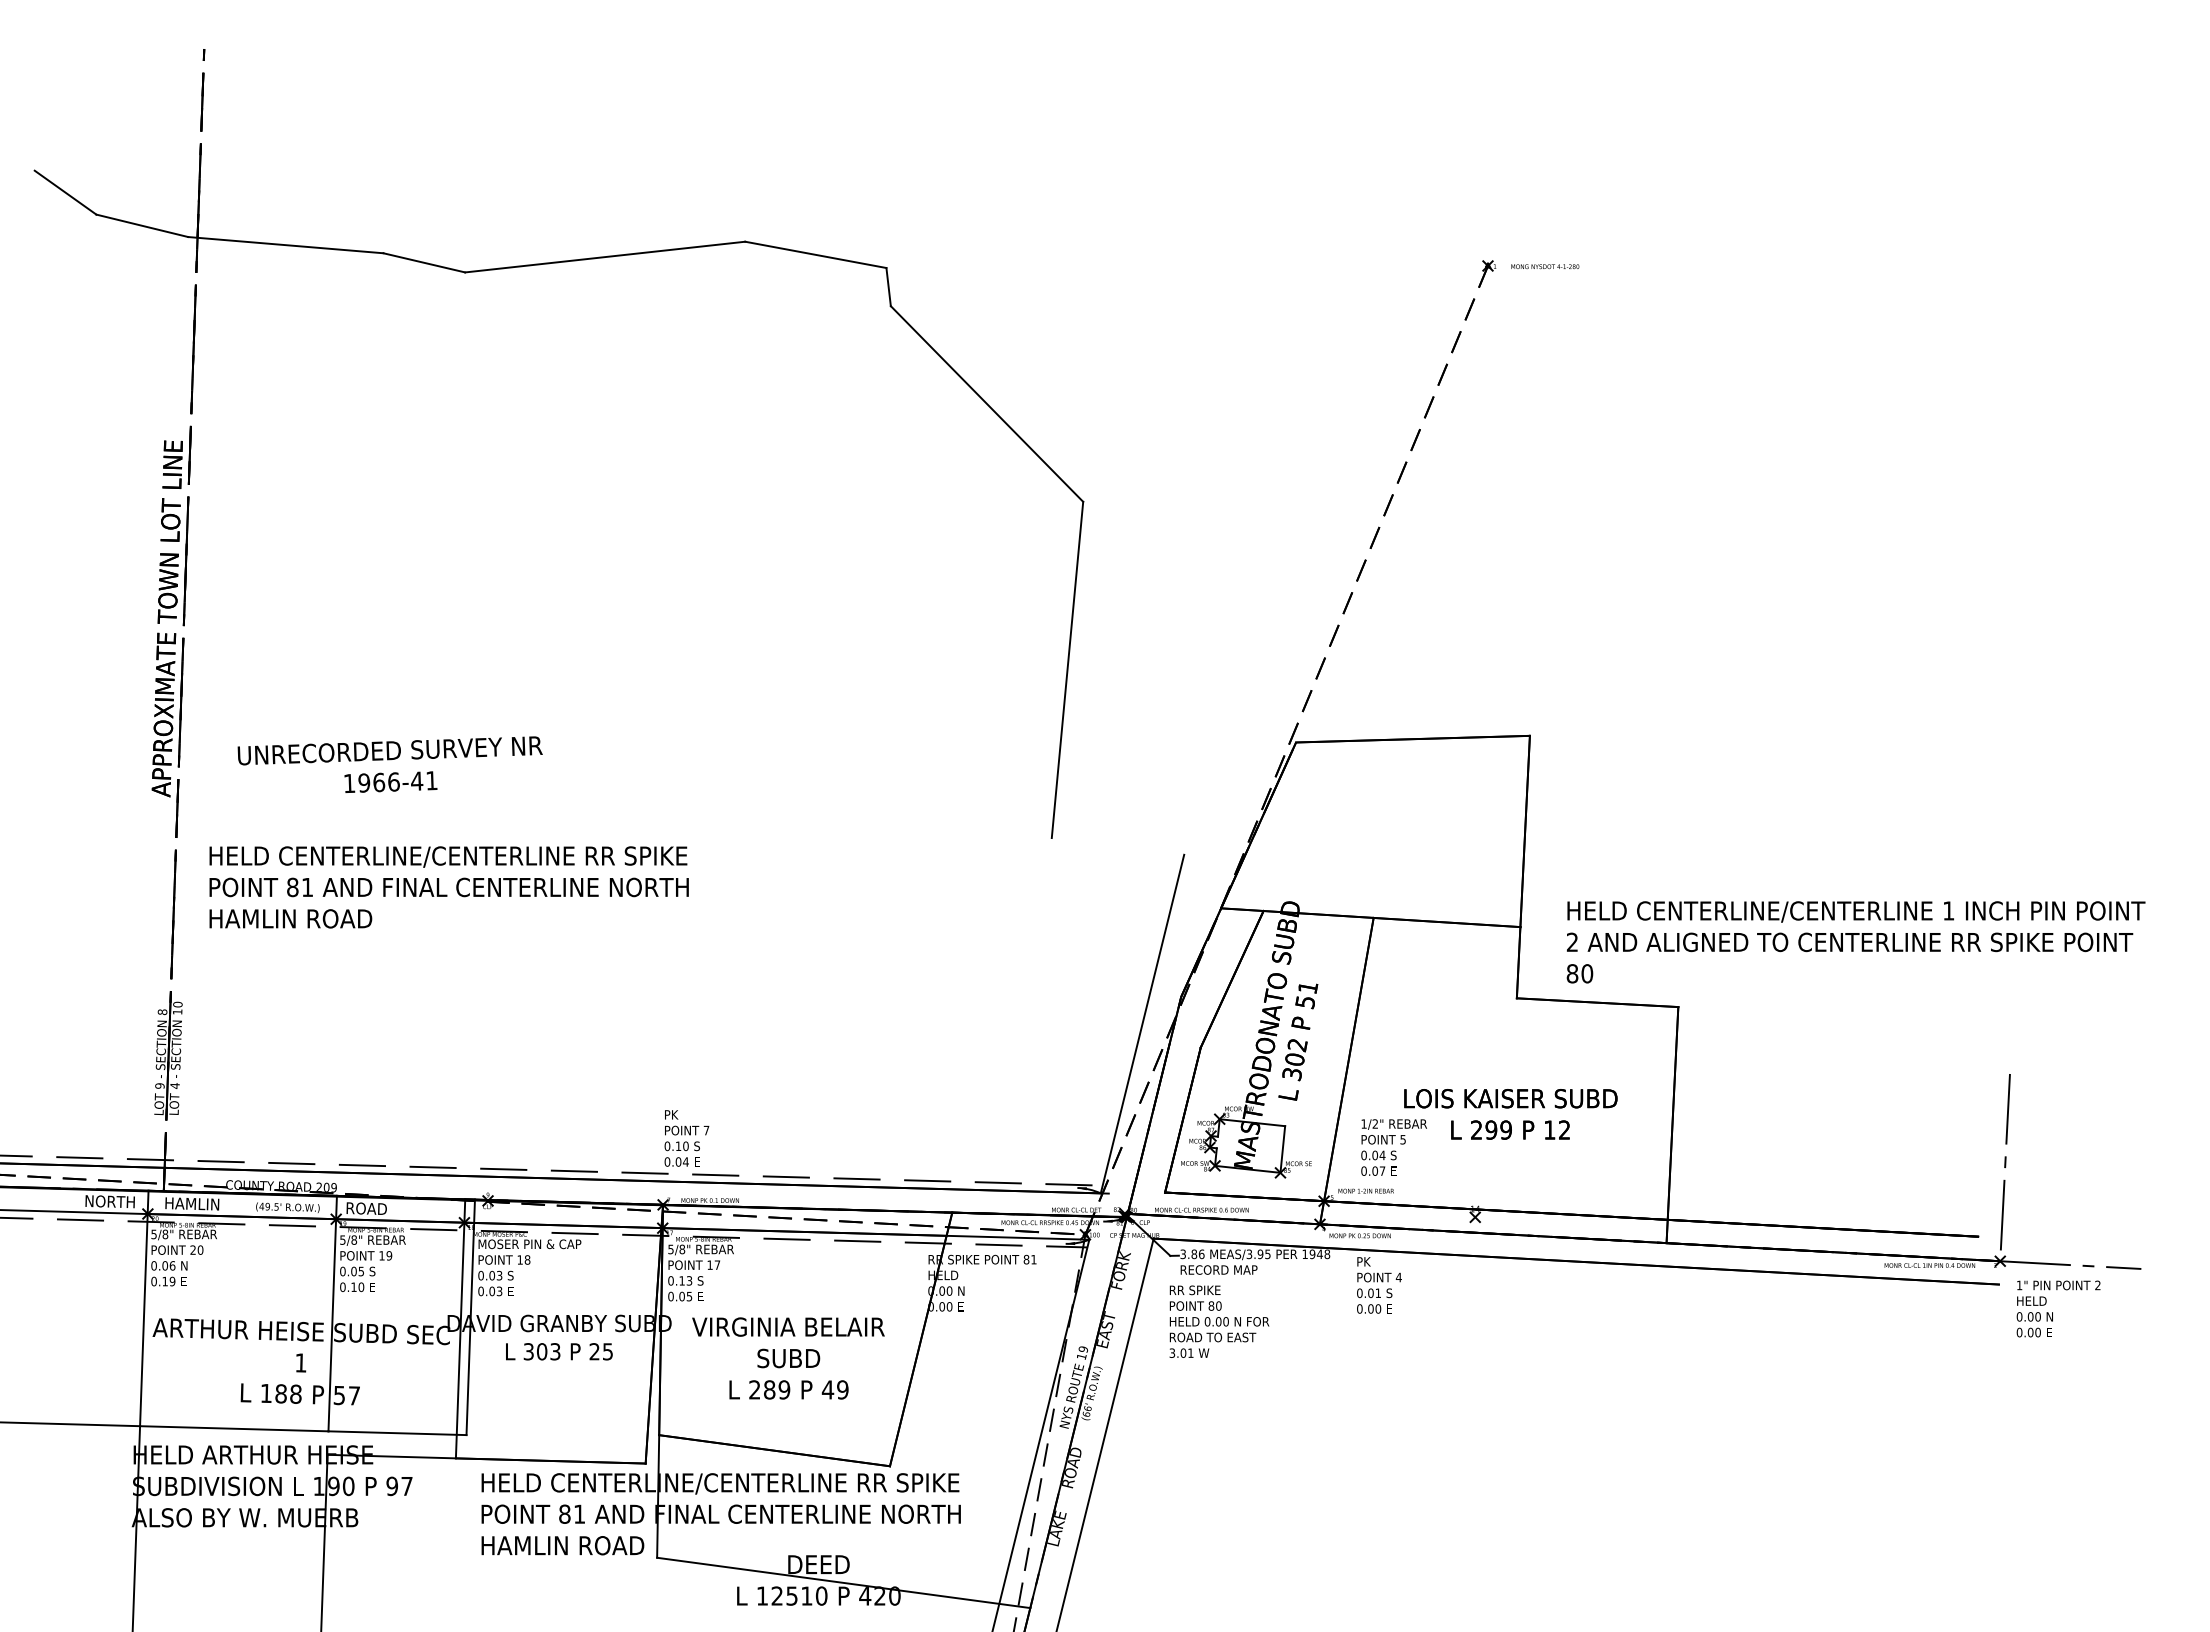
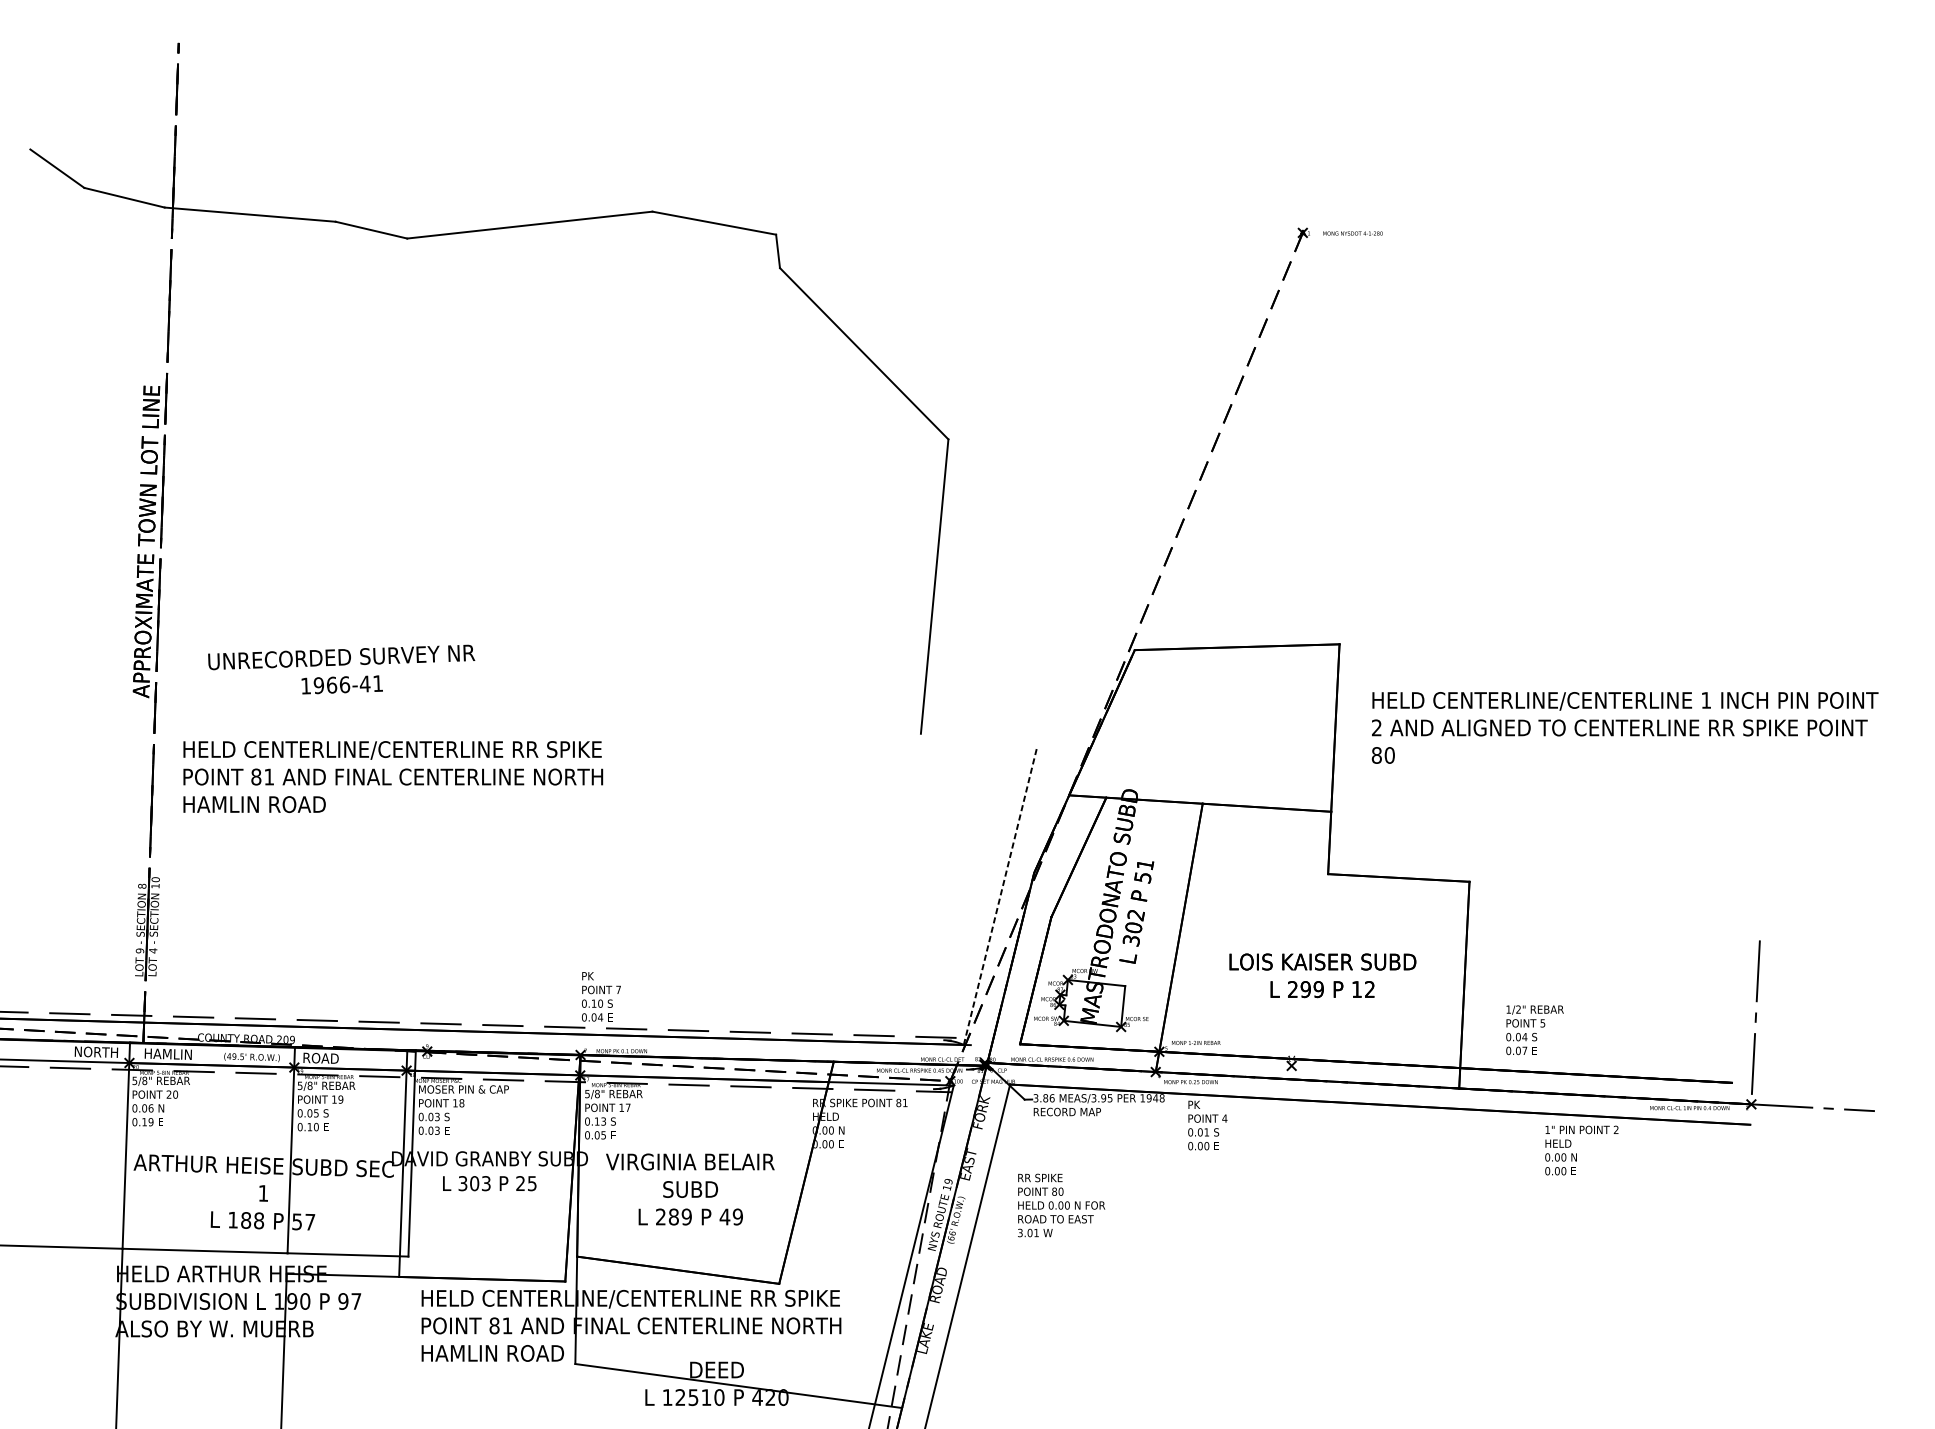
text: (1855, 942) -> (1624, 728), moved
line: (1142, 1023) -> (1000, 896), solid -> dashed
text: (1393, 1147) -> (1534, 1030), moved
text: (2058, 1308) -> (1581, 1150), moved
text: (1219, 1321) -> (1061, 1205), moved

